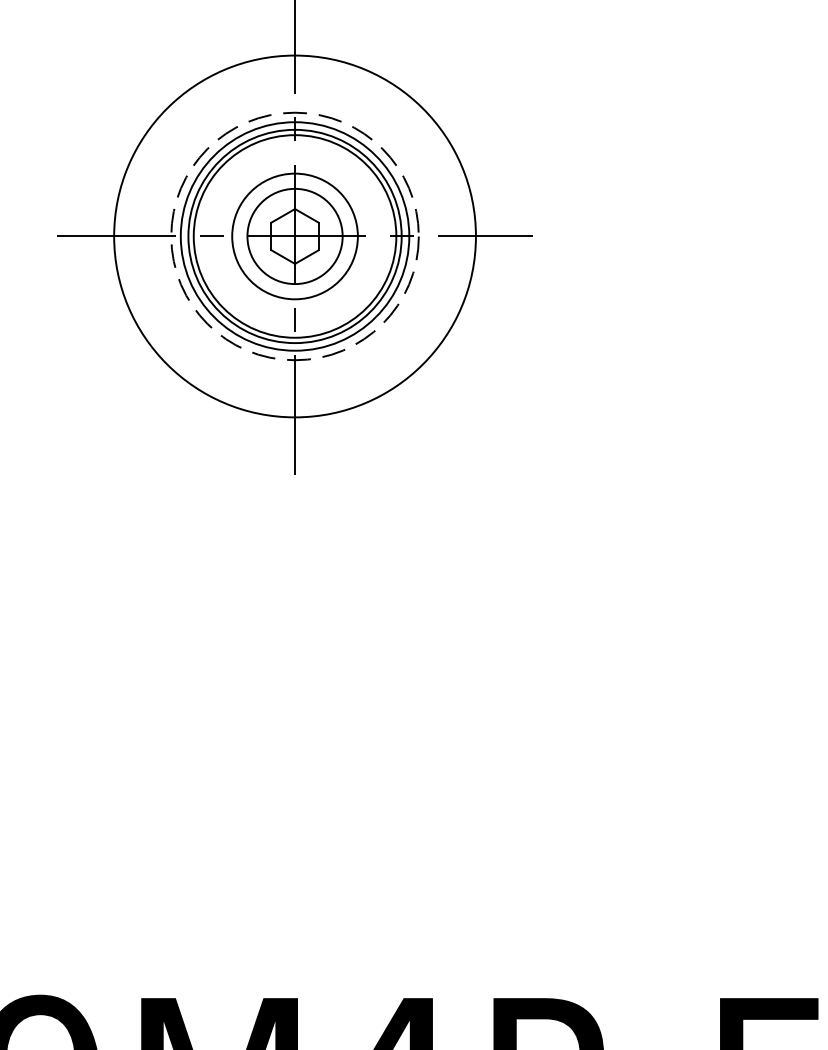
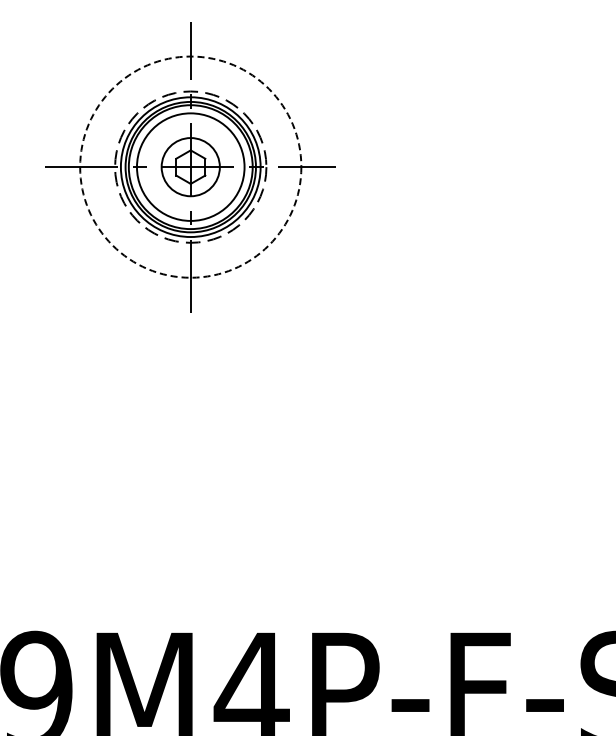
circle: (294, 235) -> (190, 166), size x1.4
circle: (294, 235) -> (190, 166), solid -> dashed

